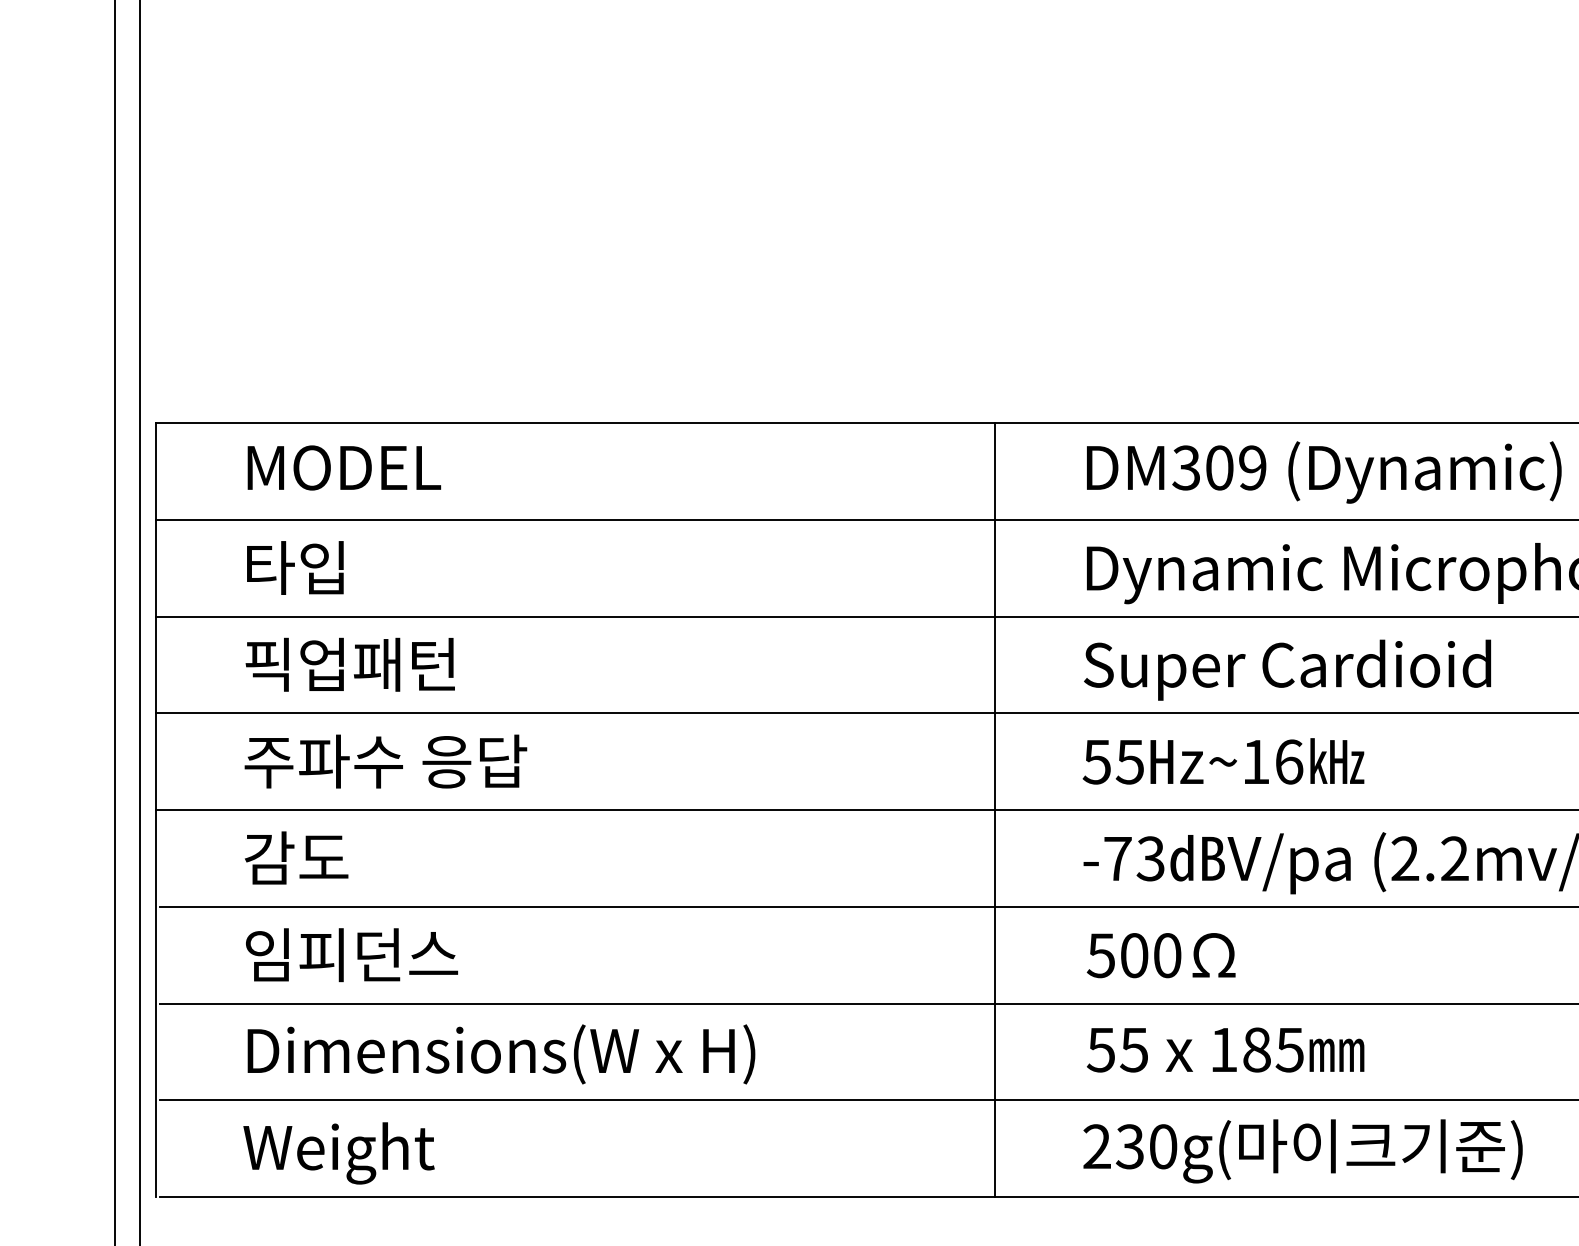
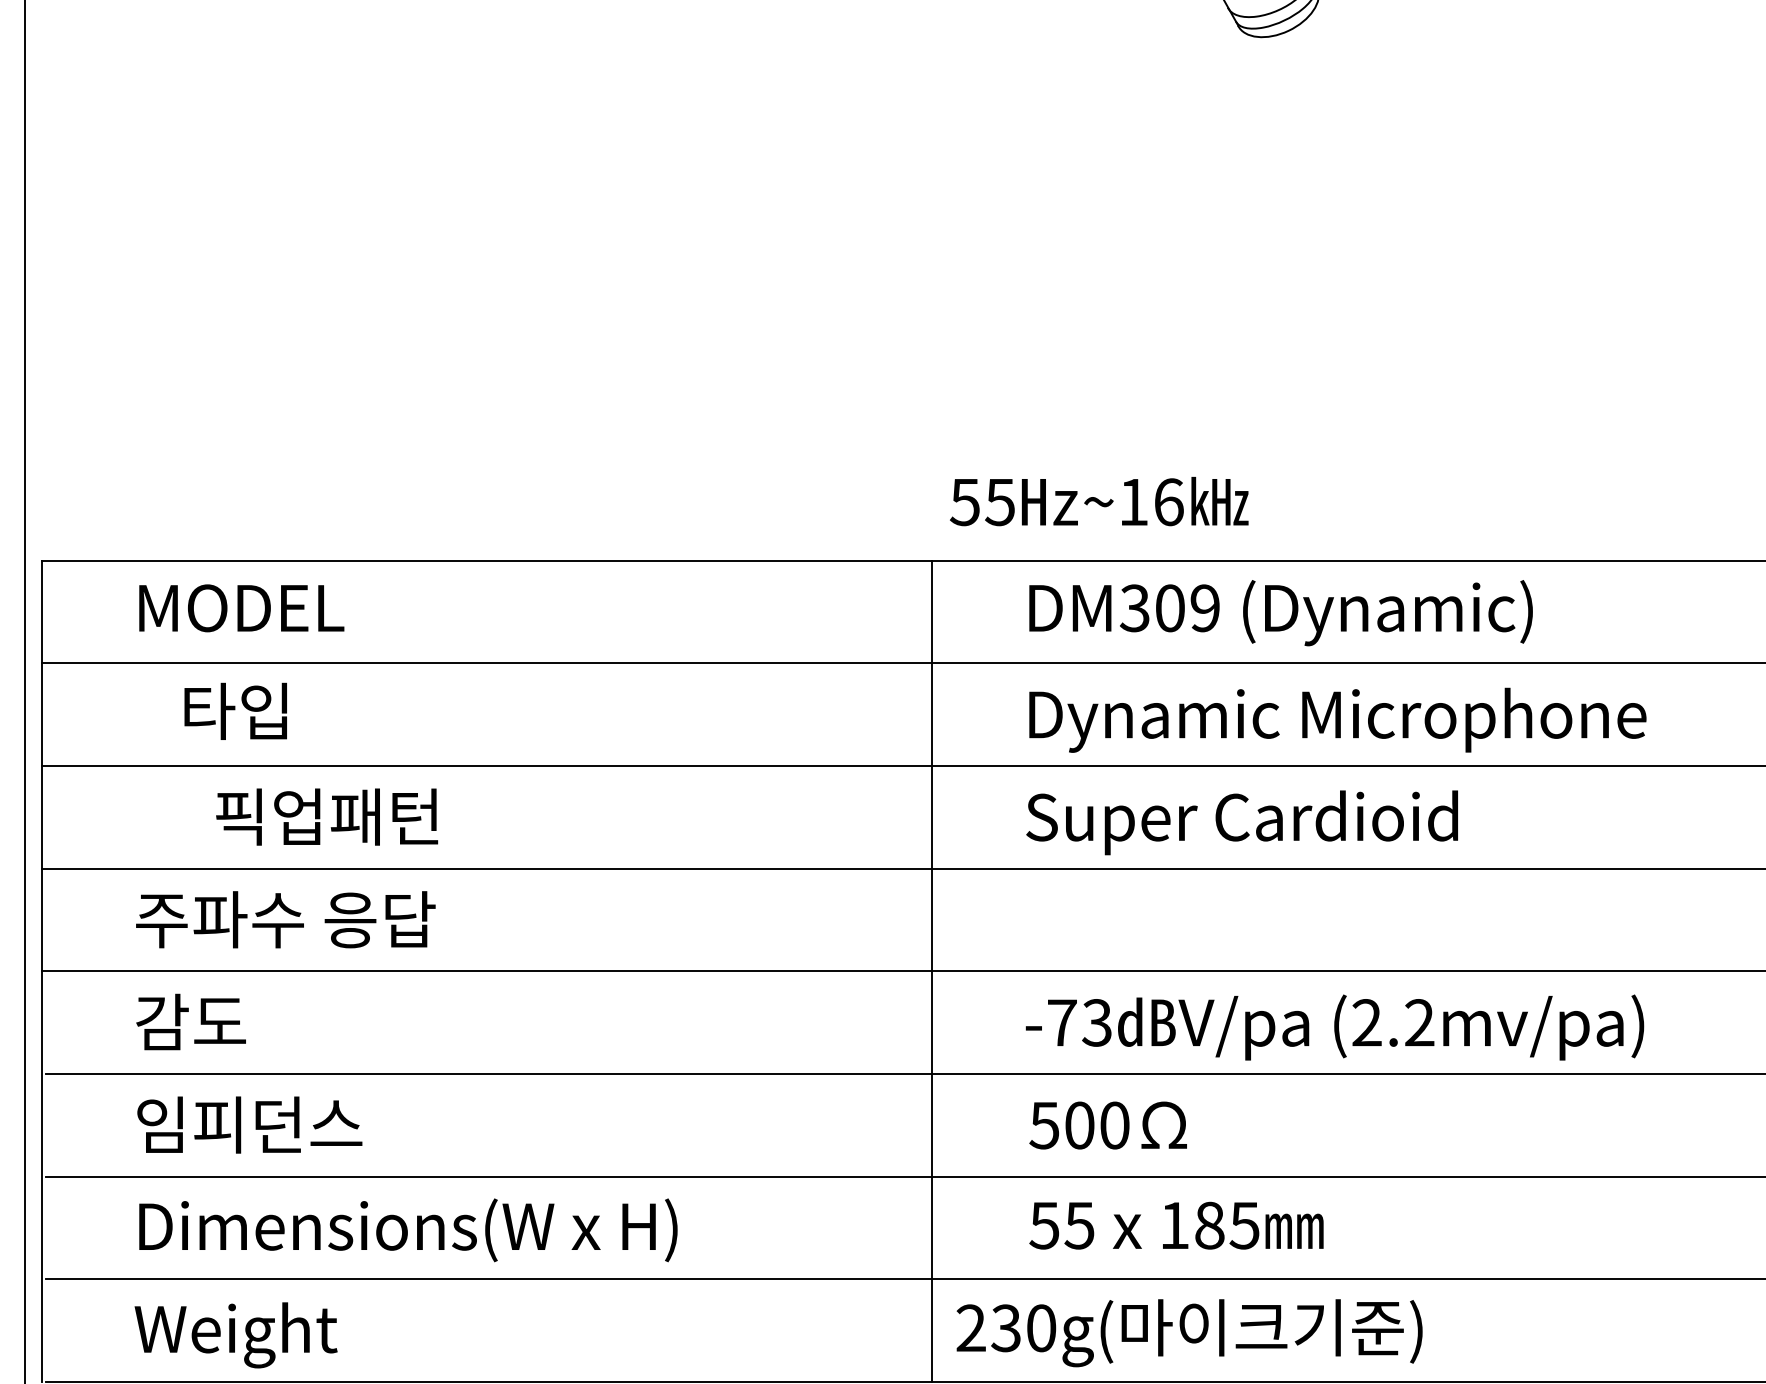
text: (295, 567) -> (235, 710), moved
text: (350, 664) -> (327, 816), moved
text: (1223, 761) -> (1099, 501), moved
text: (1302, 1151) -> (1189, 1333), moved

